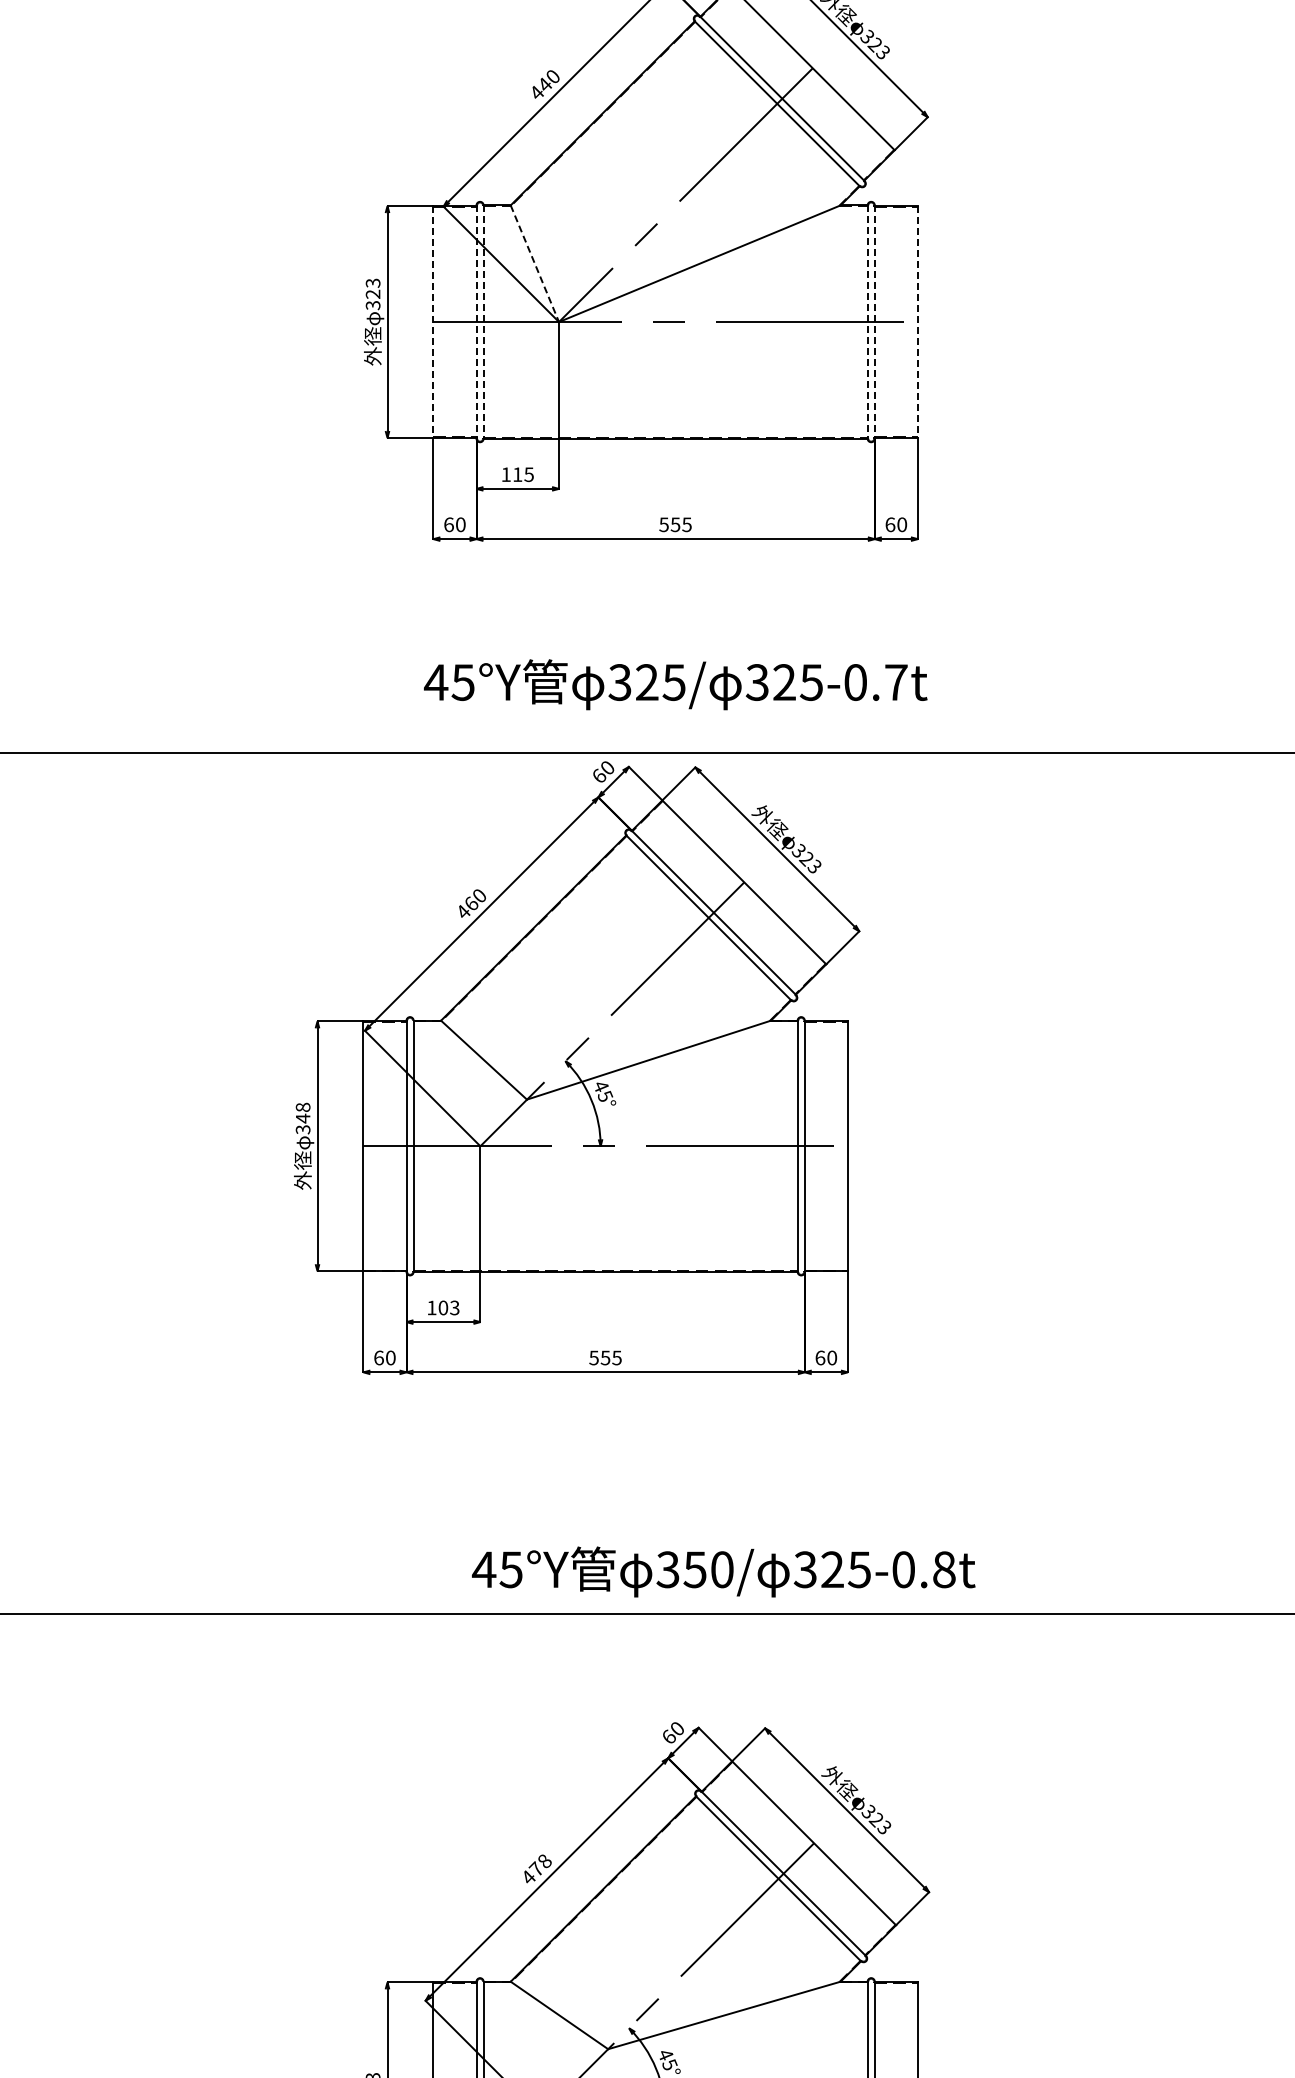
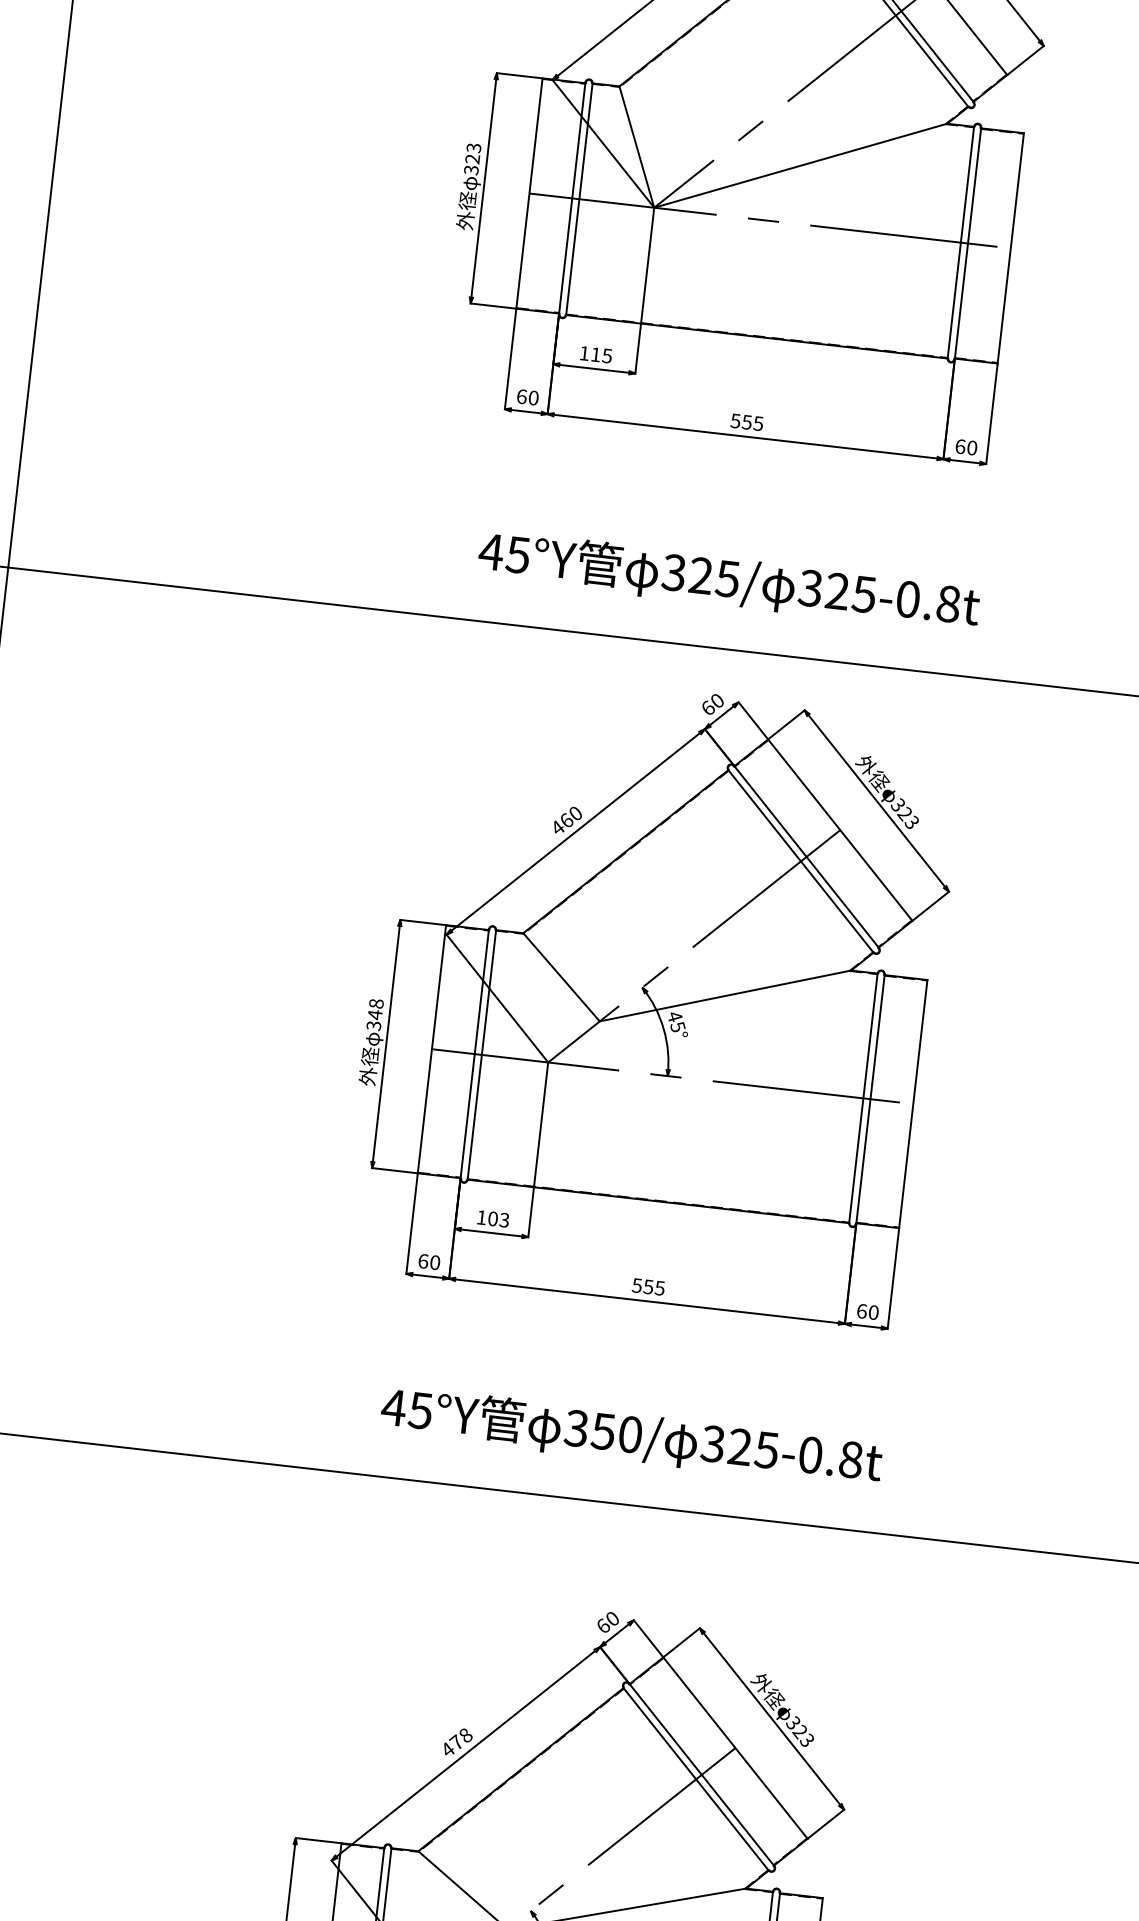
line: (535, 264) -> (637, 147), dashed -> solid
line: (433, 322) -> (529, 193), dashed -> solid
line: (476, 322) -> (572, 198), dashed -> solid
line: (483, 322) -> (579, 199), dashed -> solid
line: (867, 322) -> (960, 243), dashed -> solid
line: (874, 322) -> (967, 243), dashed -> solid
line: (917, 322) -> (1010, 248), dashed -> solid
text: (896, 682) -> (948, 604), 325-0.7t -> 325-0.8t
part: (577, 1067) -> (653, 995), moved
text: (723, 1571) -> (631, 1436), moved

